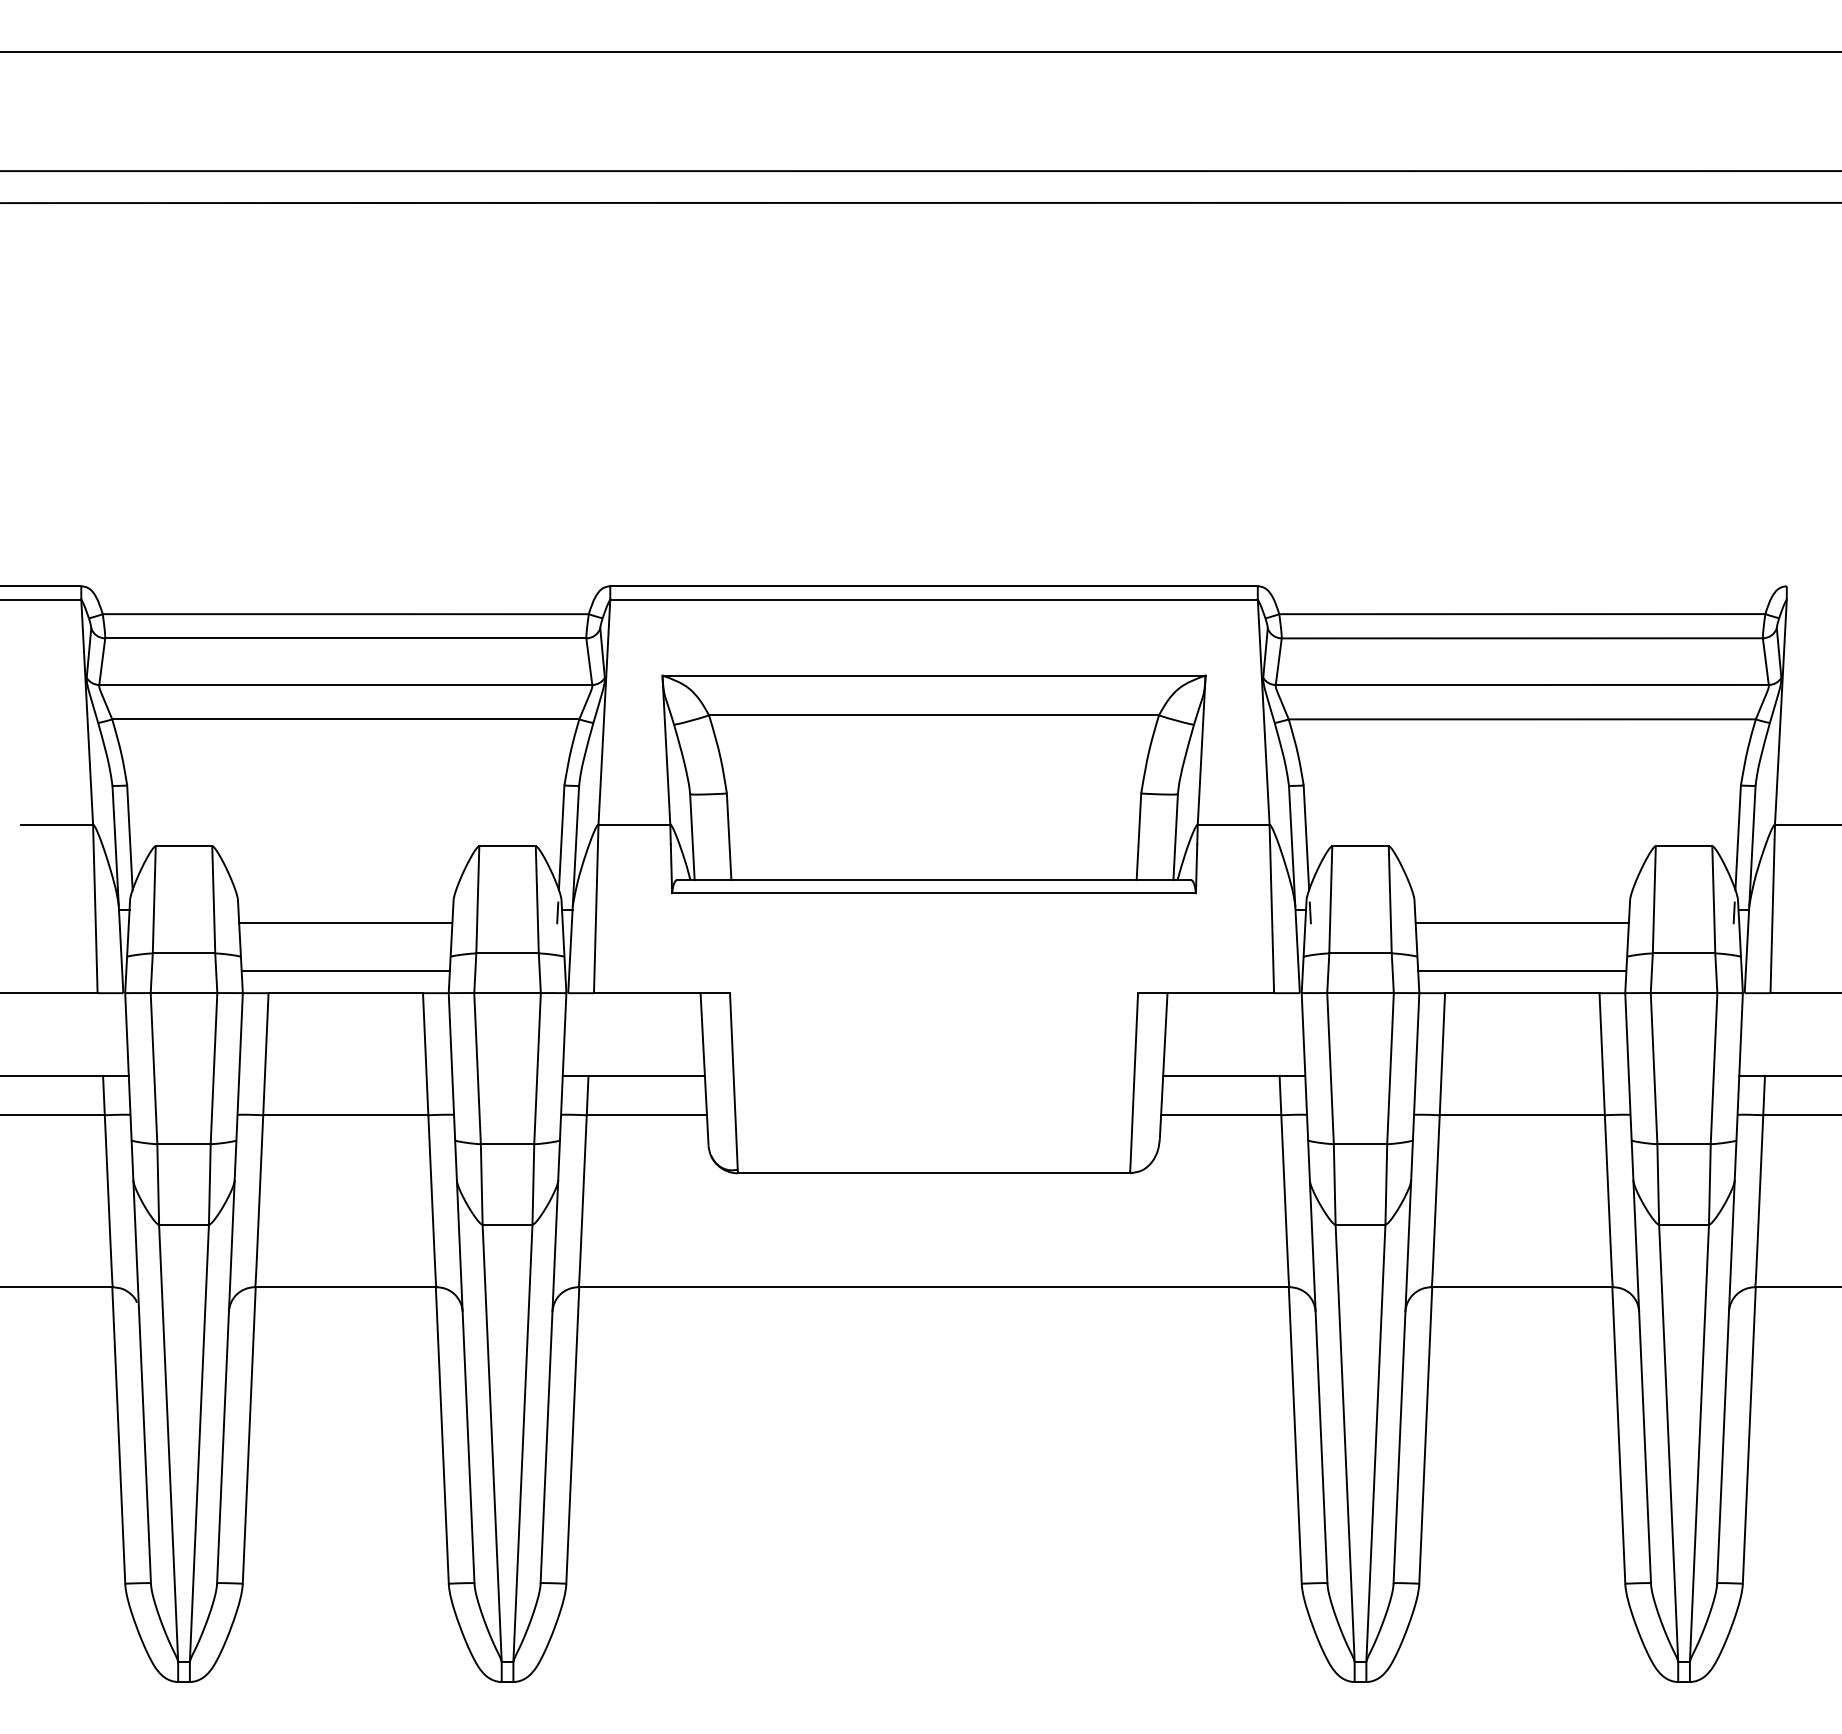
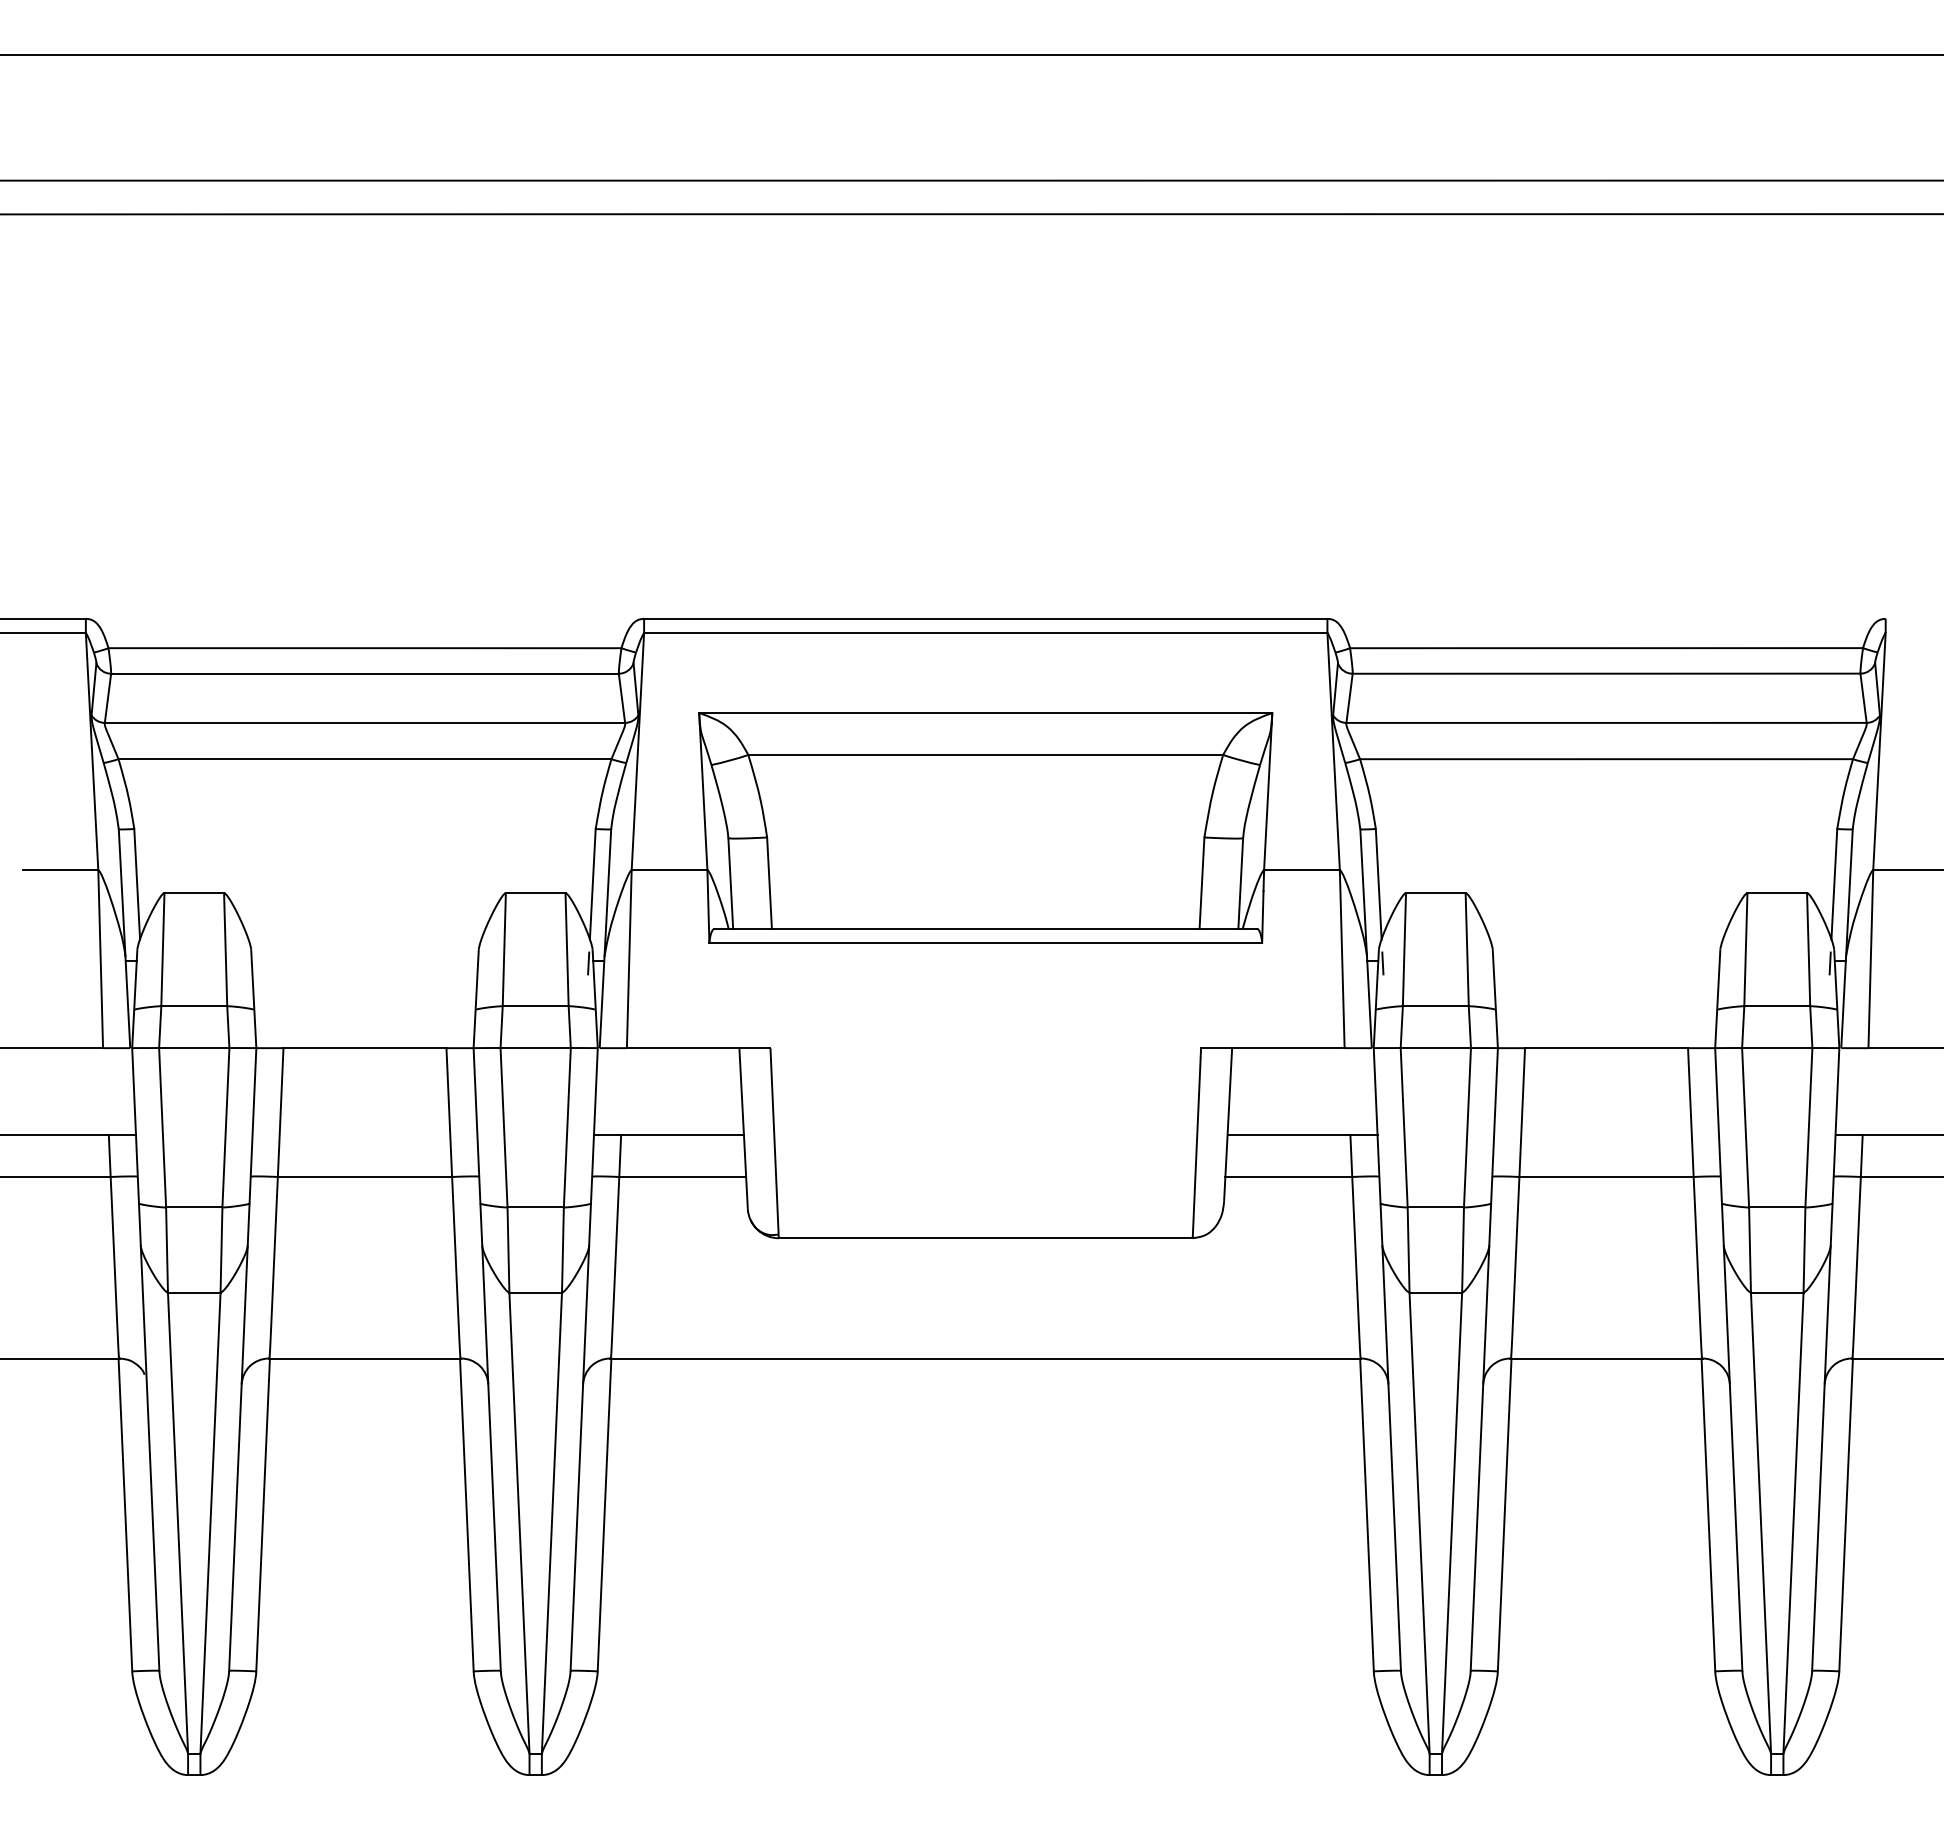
line: (345, 923) -> (364, 974), removed
line: (1522, 923) -> (1606, 974), removed
line: (345, 970) -> (364, 1024), removed
line: (1522, 970) -> (1606, 1024), removed

